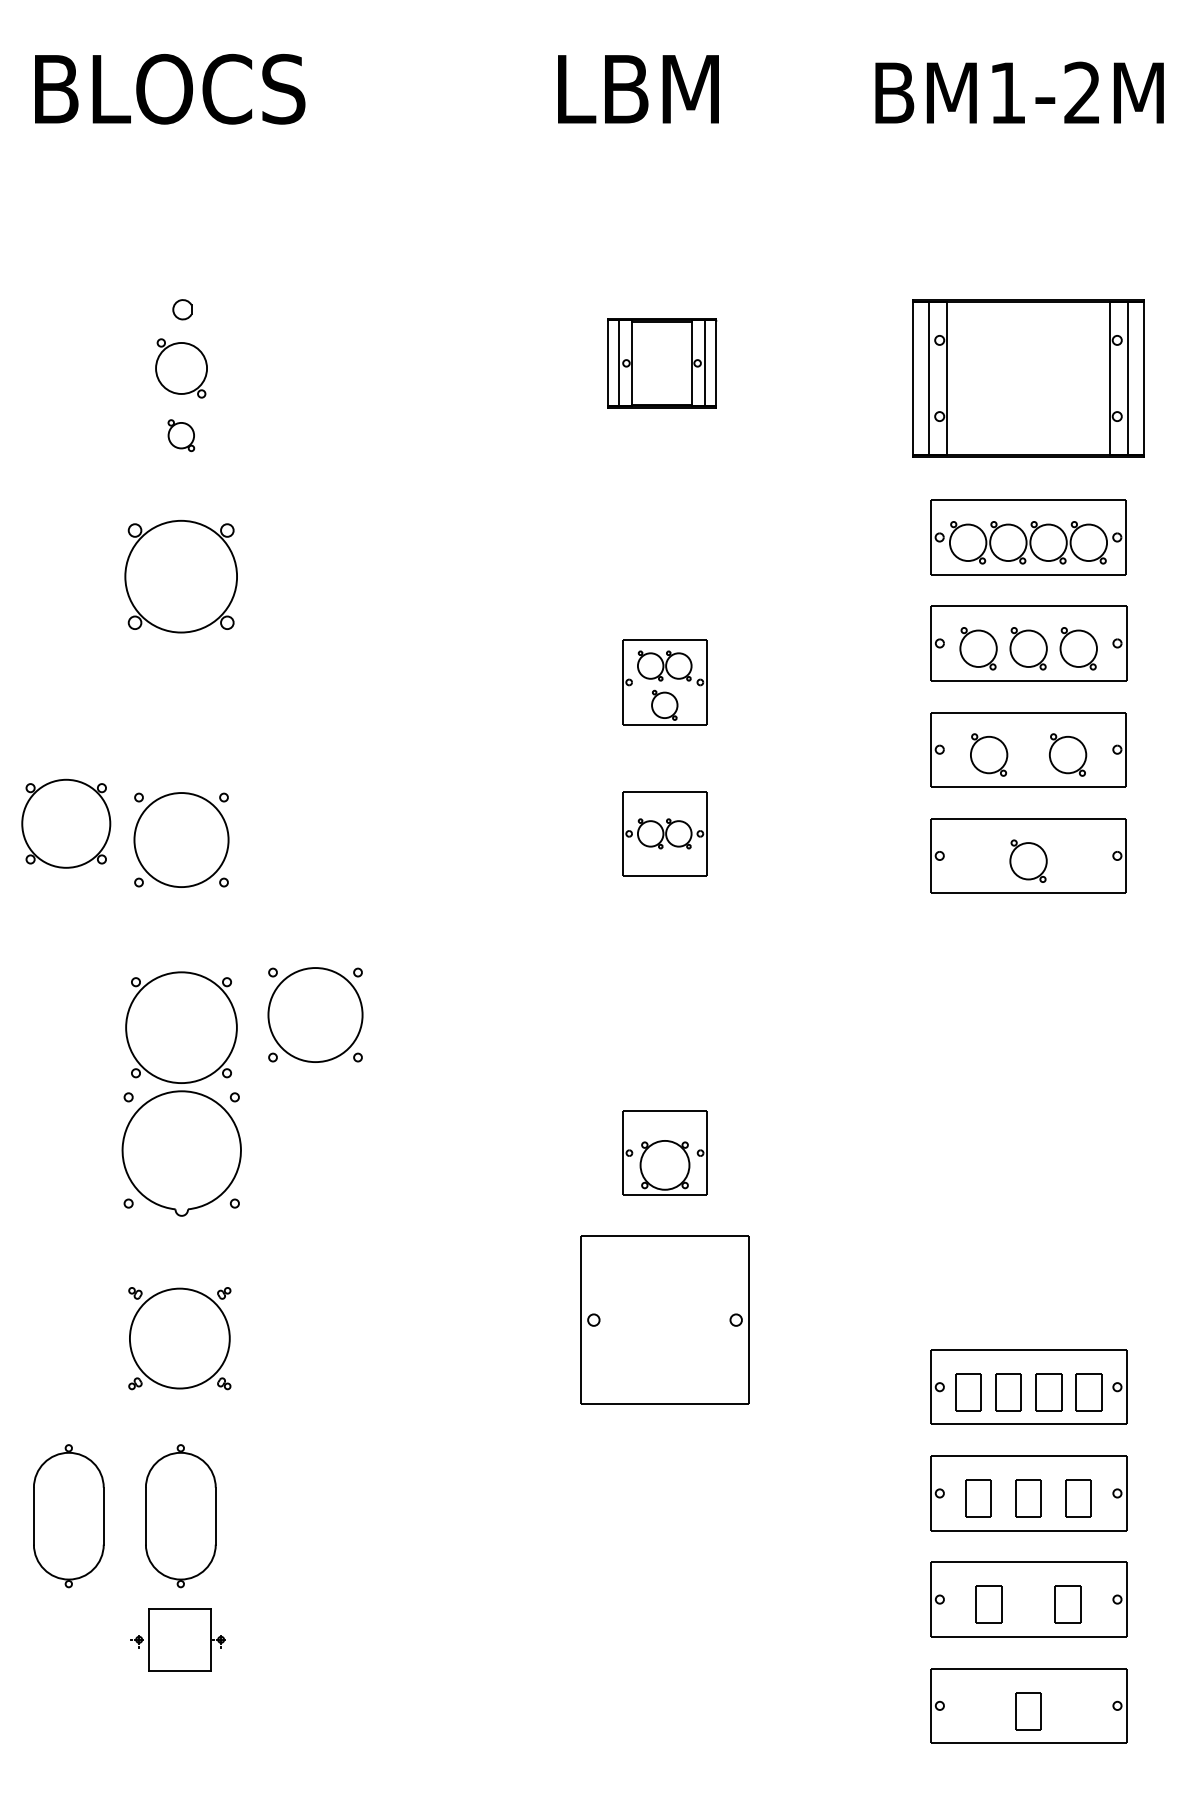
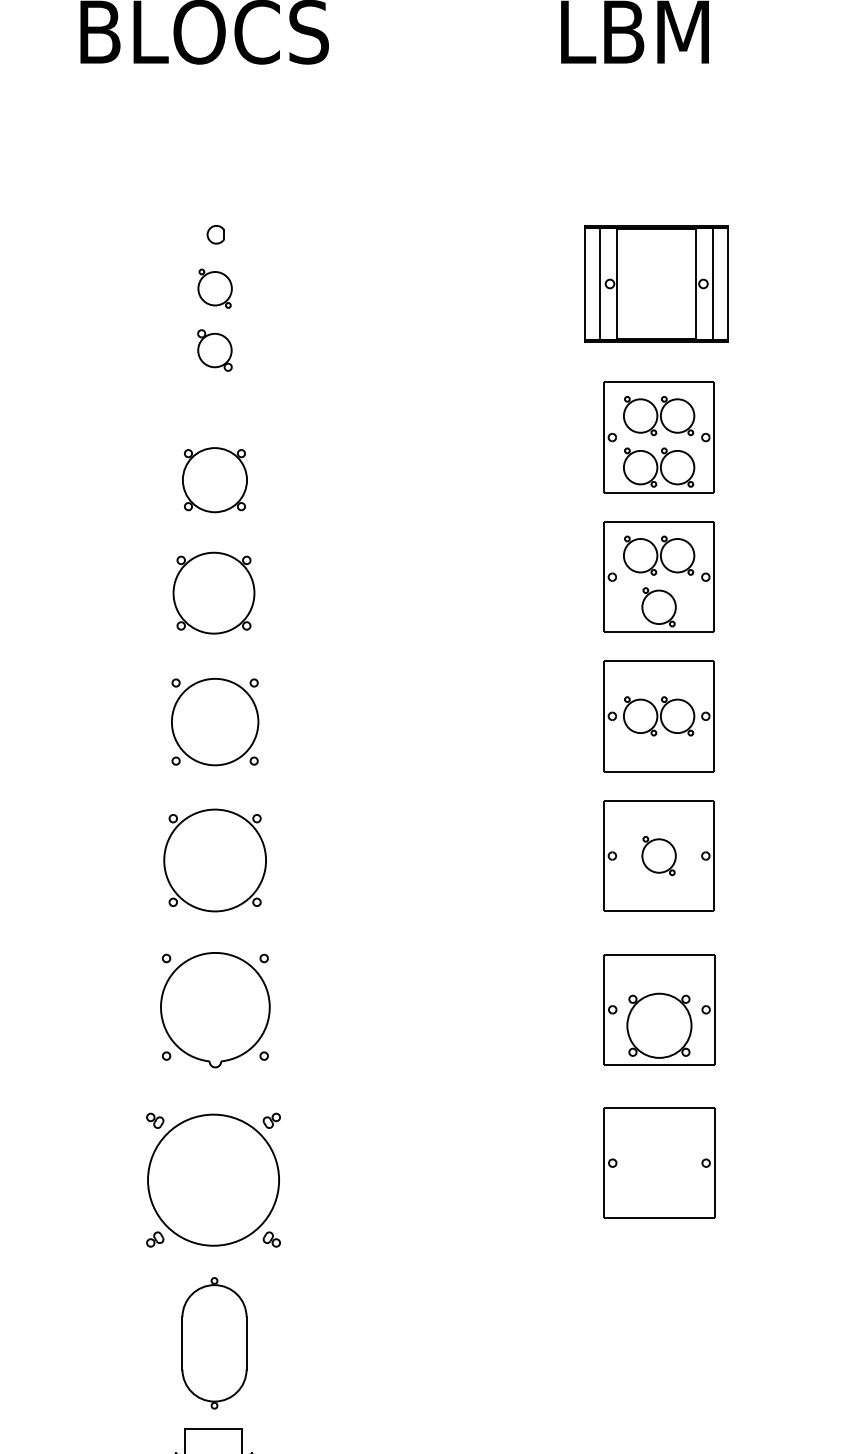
part: (661, 363) -> (656, 284), size x1.43
part: (181, 368) -> (215, 288), size x0.71
part: (181, 435) -> (215, 350), size x1.43
part: (664, 530) -> (658, 437), added
part: (181, 576) -> (215, 479), size x0.62
part: (664, 682) -> (658, 577), size x1.43
part: (66, 823) -> (214, 592), moved
part: (664, 833) -> (658, 716), size x1.43
part: (664, 985) -> (658, 855), added
part: (315, 1014) -> (338, 882), removed
part: (181, 1027) -> (215, 860), moved
part: (664, 1152) -> (658, 1009), size x1.43
part: (664, 1319) -> (658, 1162), size x0.71
part: (179, 1338) -> (213, 1180), size x1.43
part: (68, 1516) -> (111, 1343), removed

